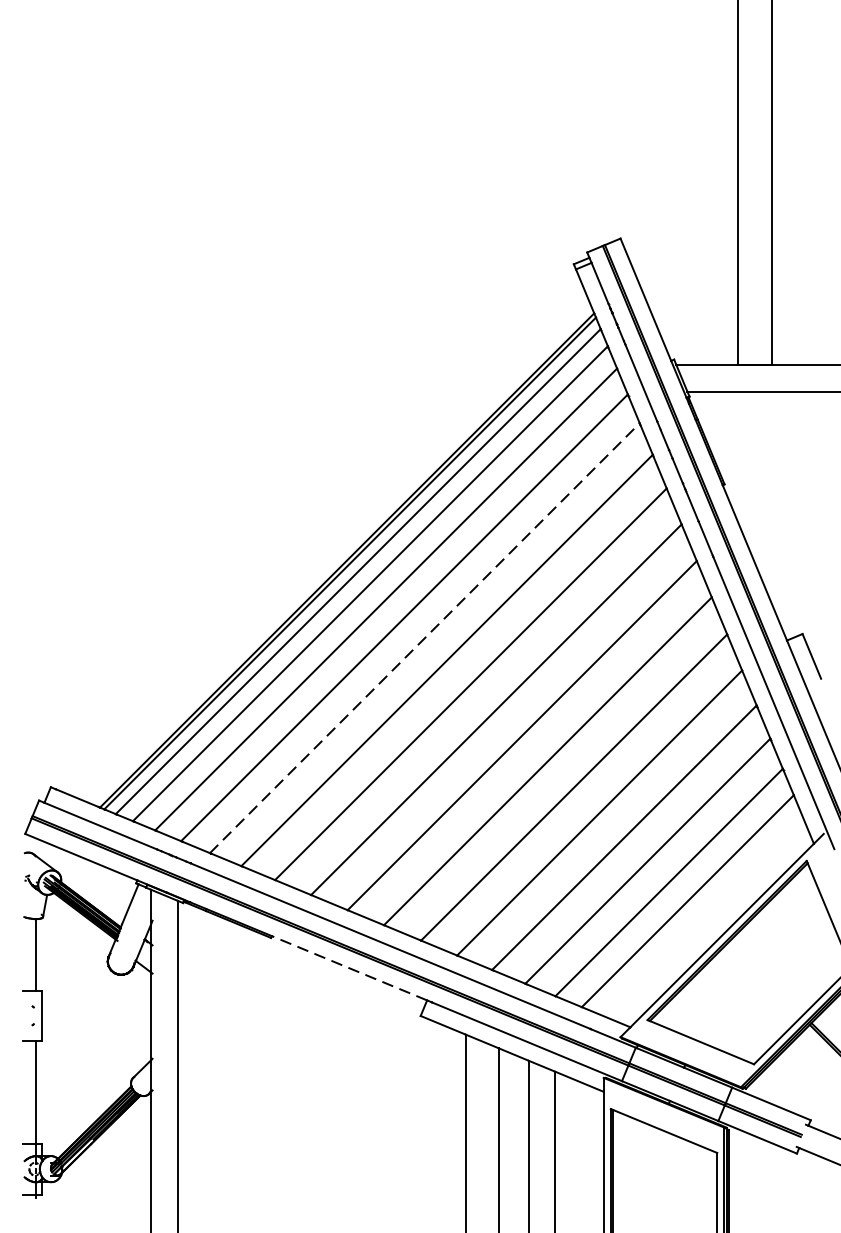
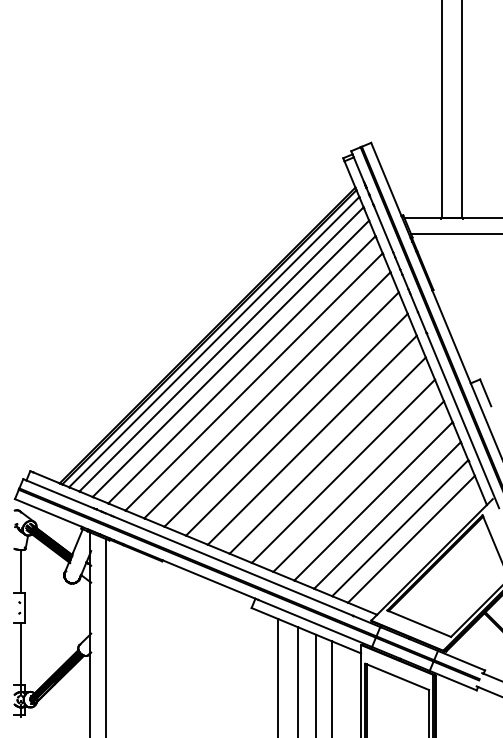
line: (425, 637) -> (254, 381), dashed -> solid
line: (348, 968) -> (208, 579), dashed -> solid

